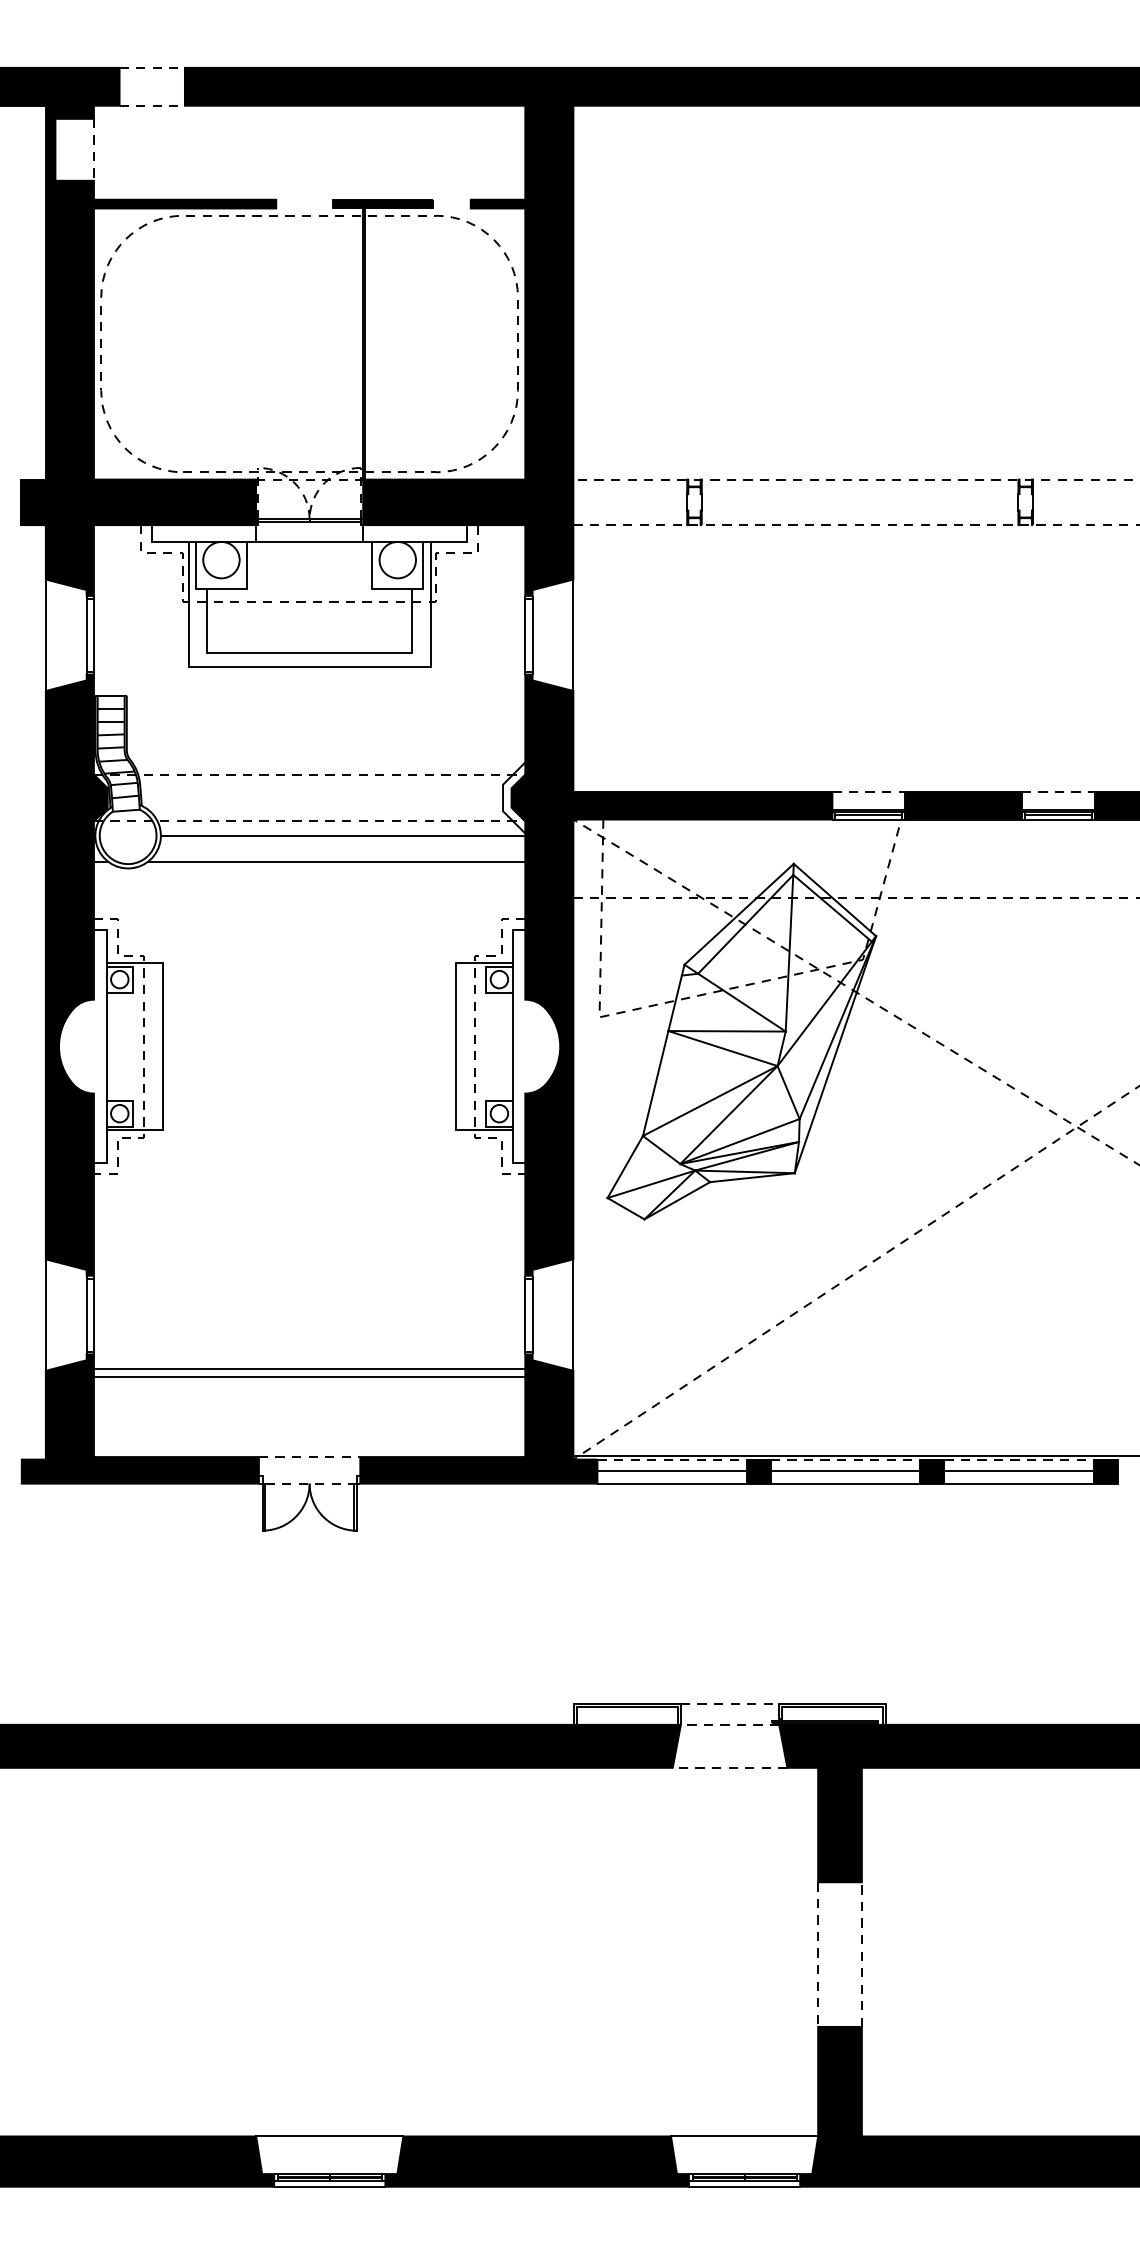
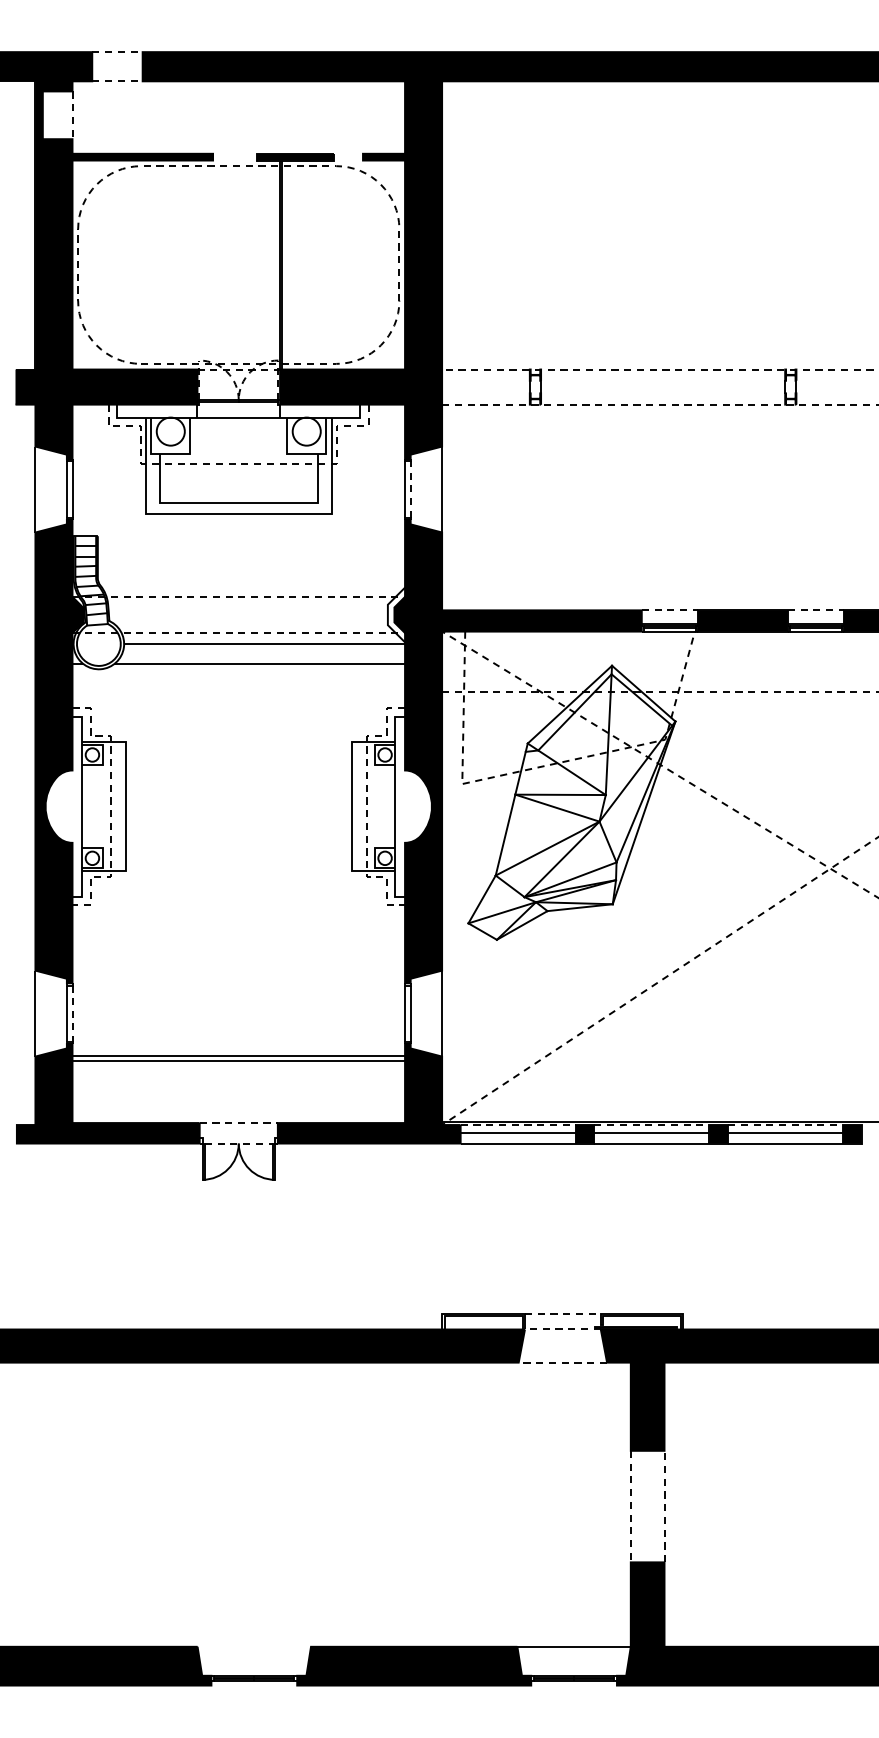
line: (532, 635) -> (410, 489), solid -> dashed
line: (93, 1316) -> (72, 1014), solid -> dashed
line: (330, 2136) -> (254, 1646), removed
line: (330, 2186) -> (254, 1685), removed
line: (743, 2186) -> (573, 1685), removed

